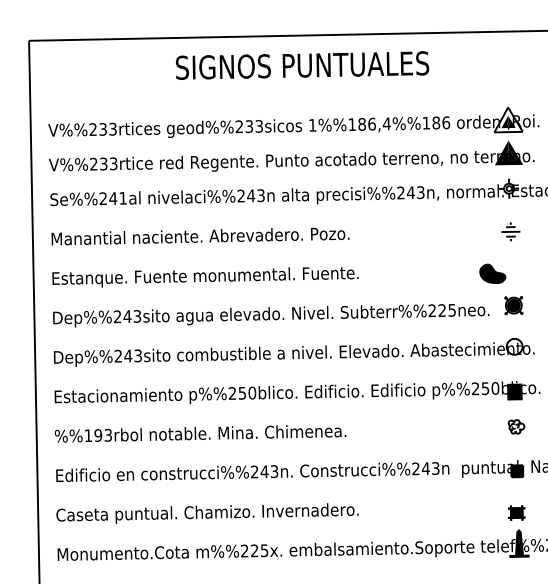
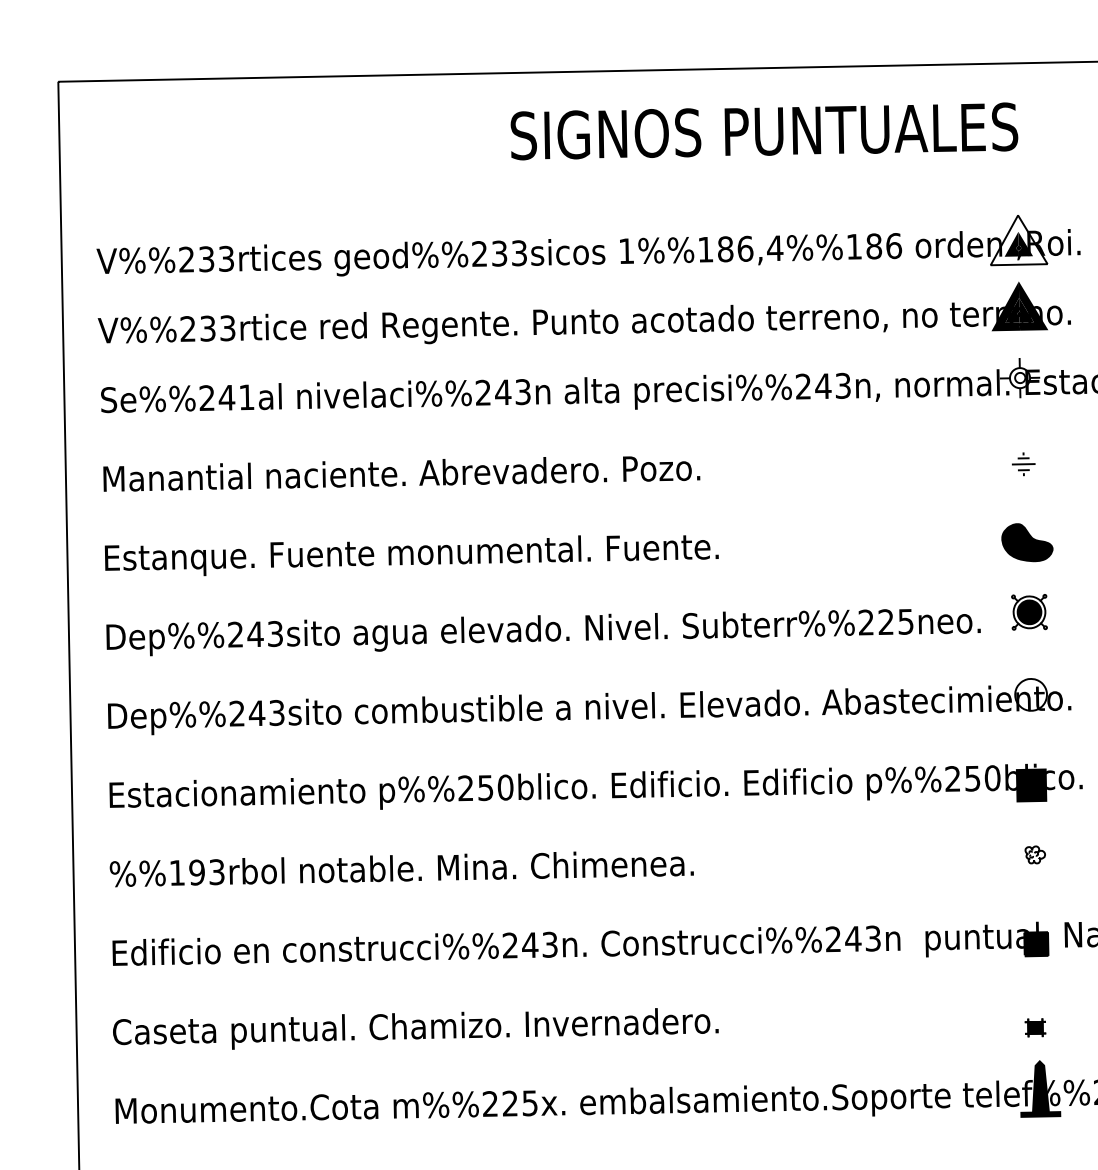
text: (302, 65) -> (764, 131), moved
part: (510, 231) -> (1022, 463), size x0.62
part: (492, 273) -> (1026, 541), moved
part: (516, 426) -> (1034, 854), size x0.62
part: (516, 512) -> (1034, 1026), size x0.62

